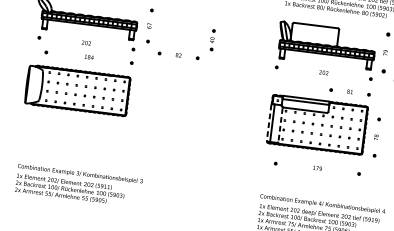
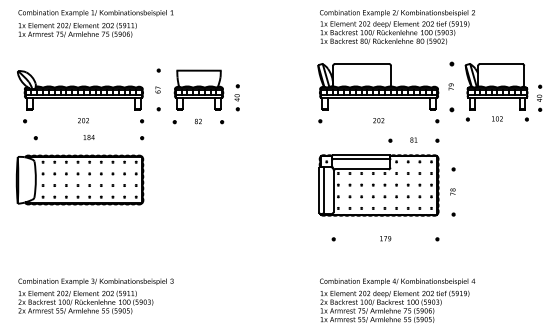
part: (181, 29) -> (198, 89), added
line: (269, 122) -> (319, 190), dashed -> solid
line: (280, 125) -> (333, 191), dashed -> solid

